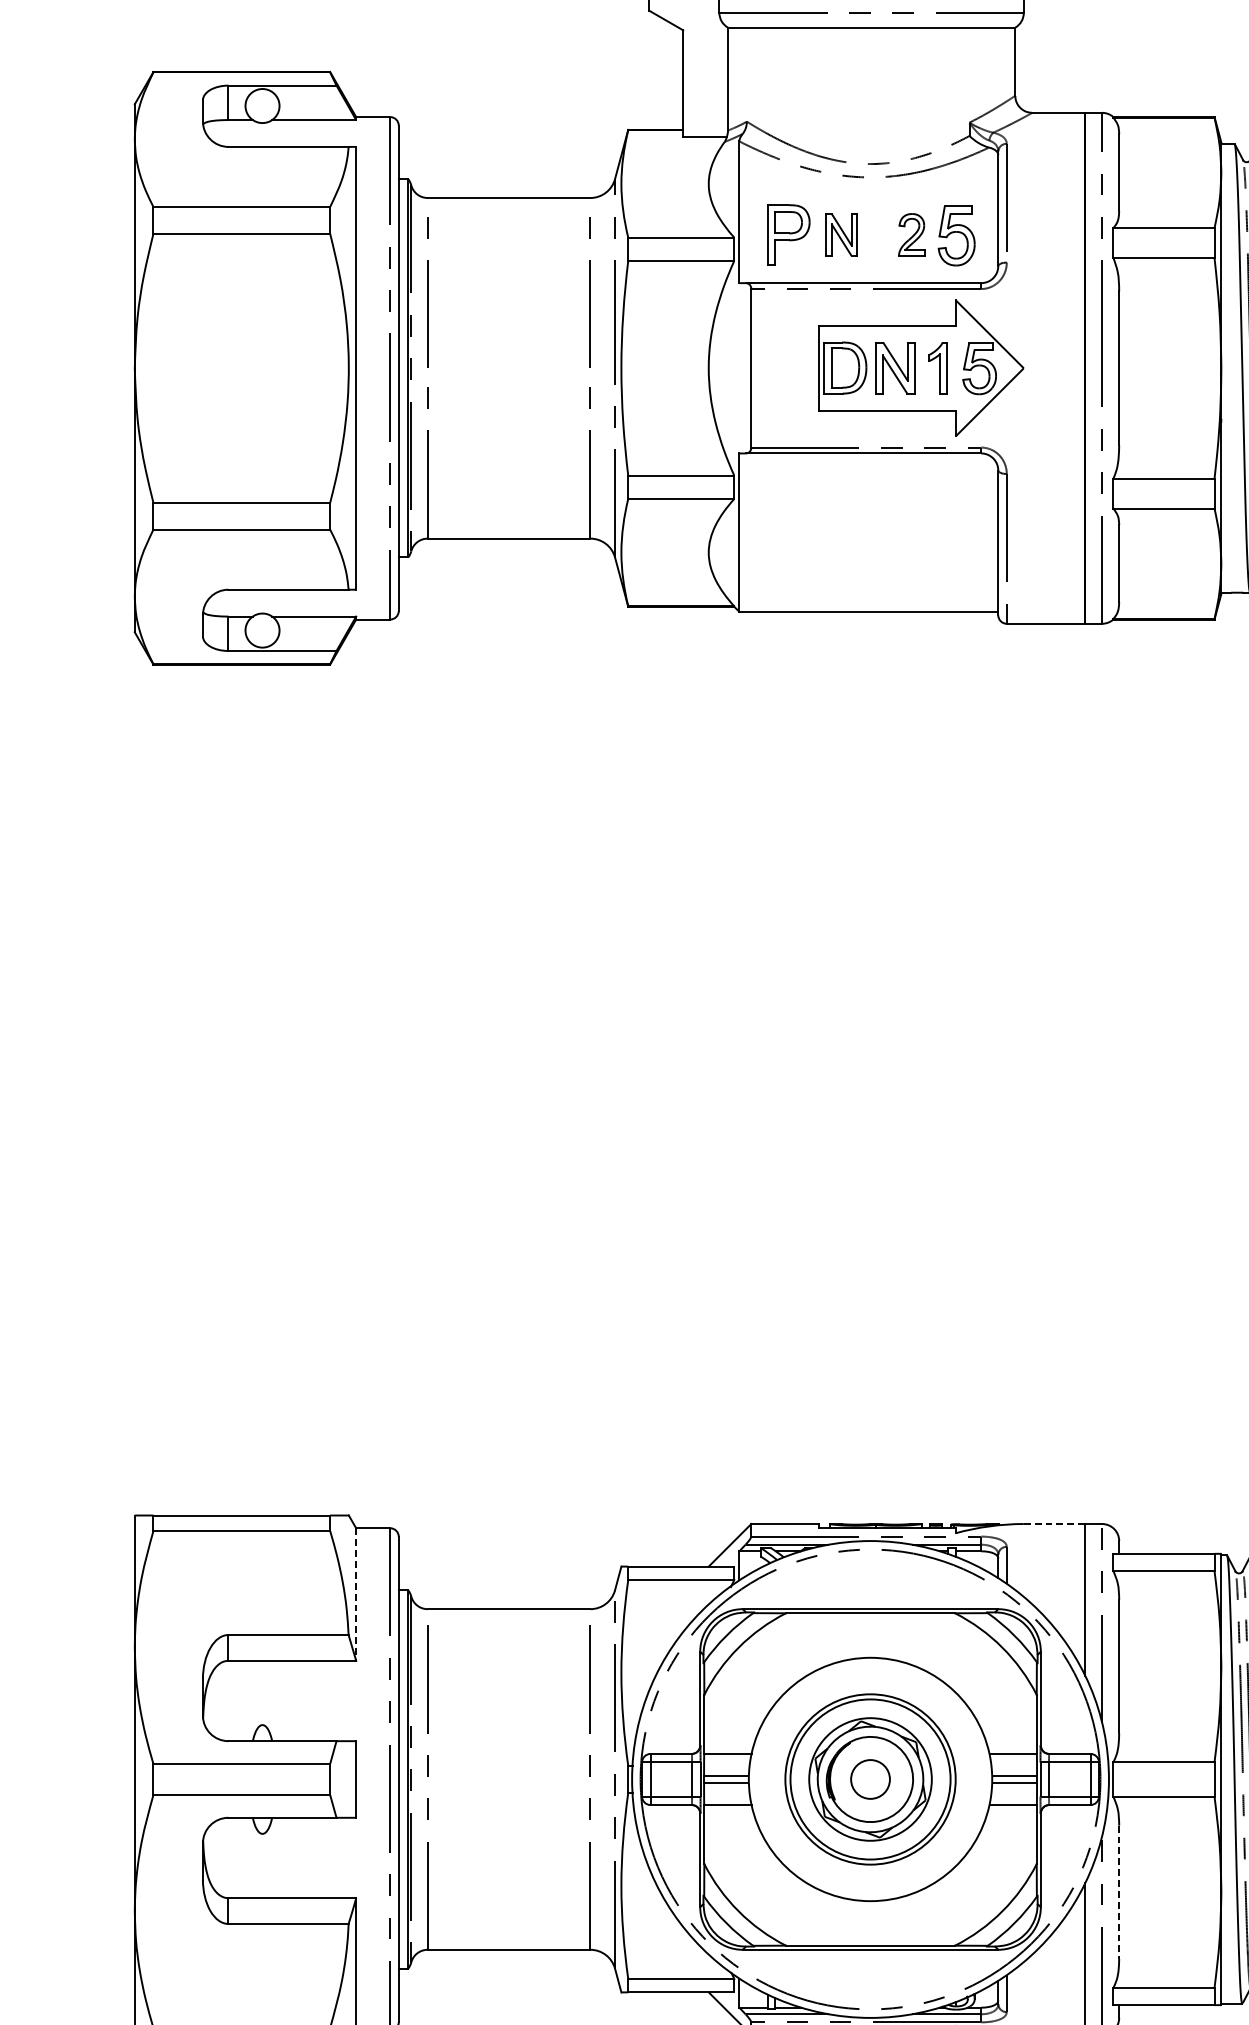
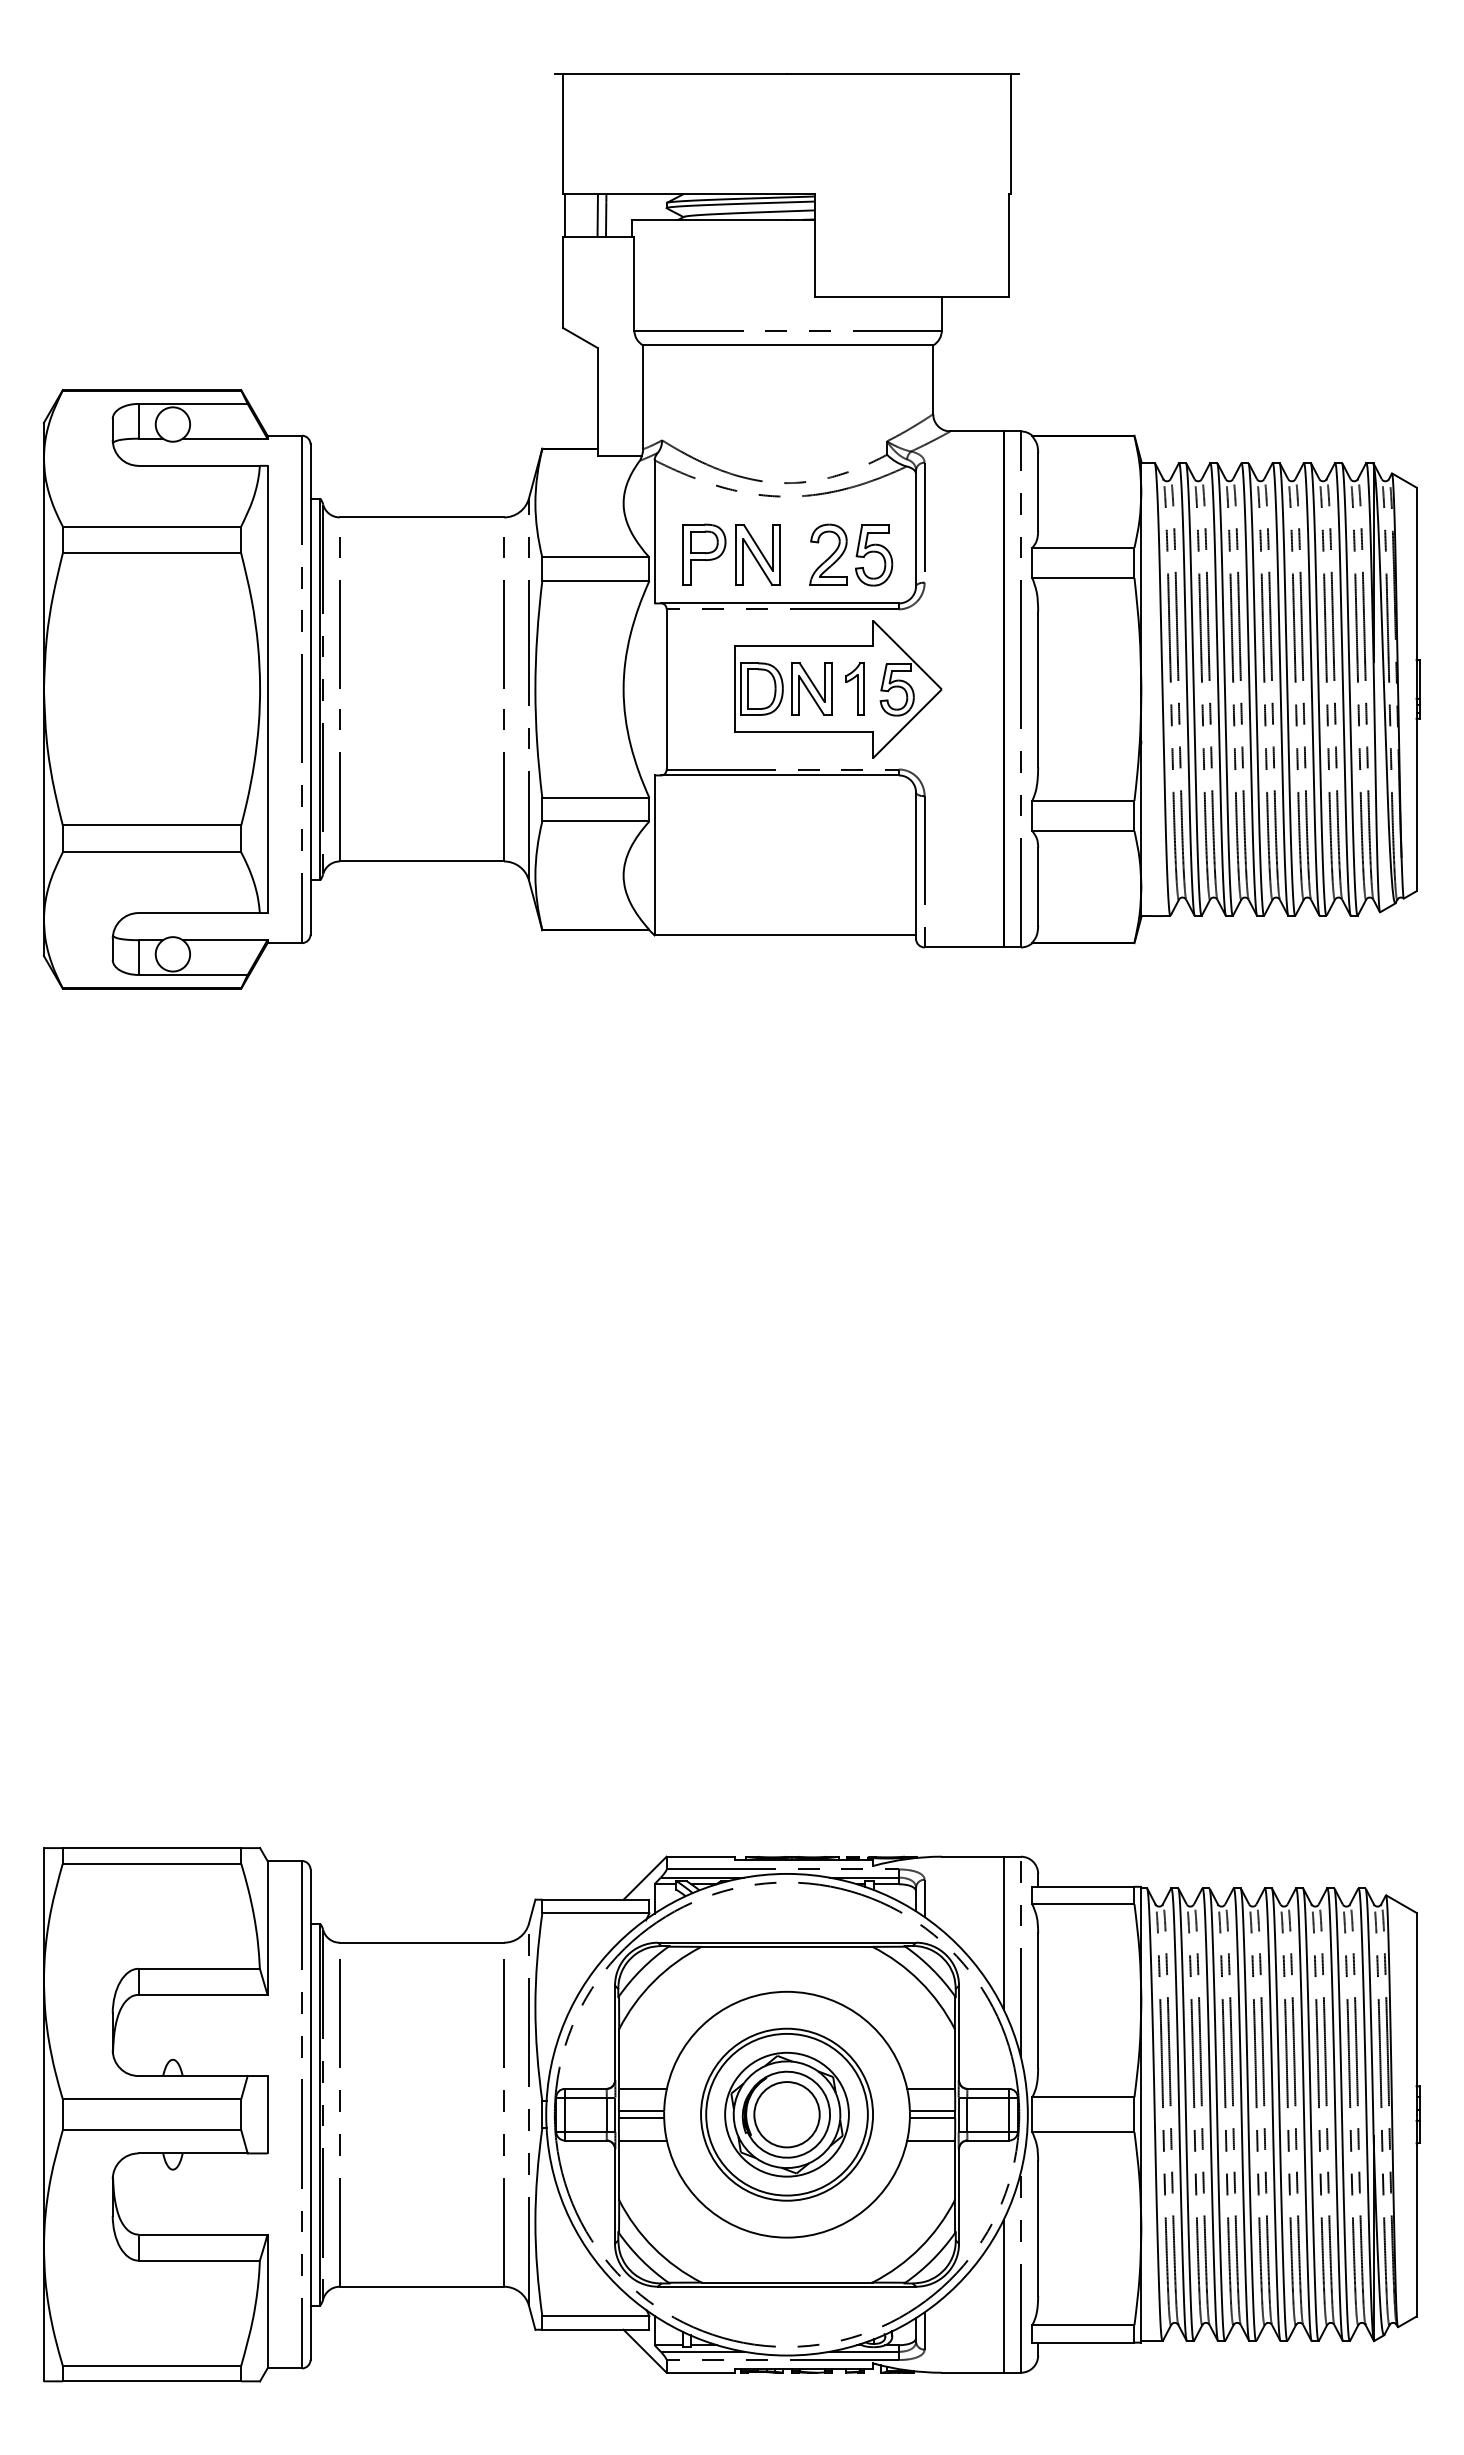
part: (841, 234) -> (757, 554), size x1.43
part: (911, 234) -> (828, 554), size x1.43
line: (1054, 1523) -> (972, 1856), dashed -> solid
line: (356, 1594) -> (267, 1927), dashed -> solid
circle: (870, 1779) -> (786, 2114), size x1.67
line: (1119, 1893) -> (1038, 2229), dashed -> solid

